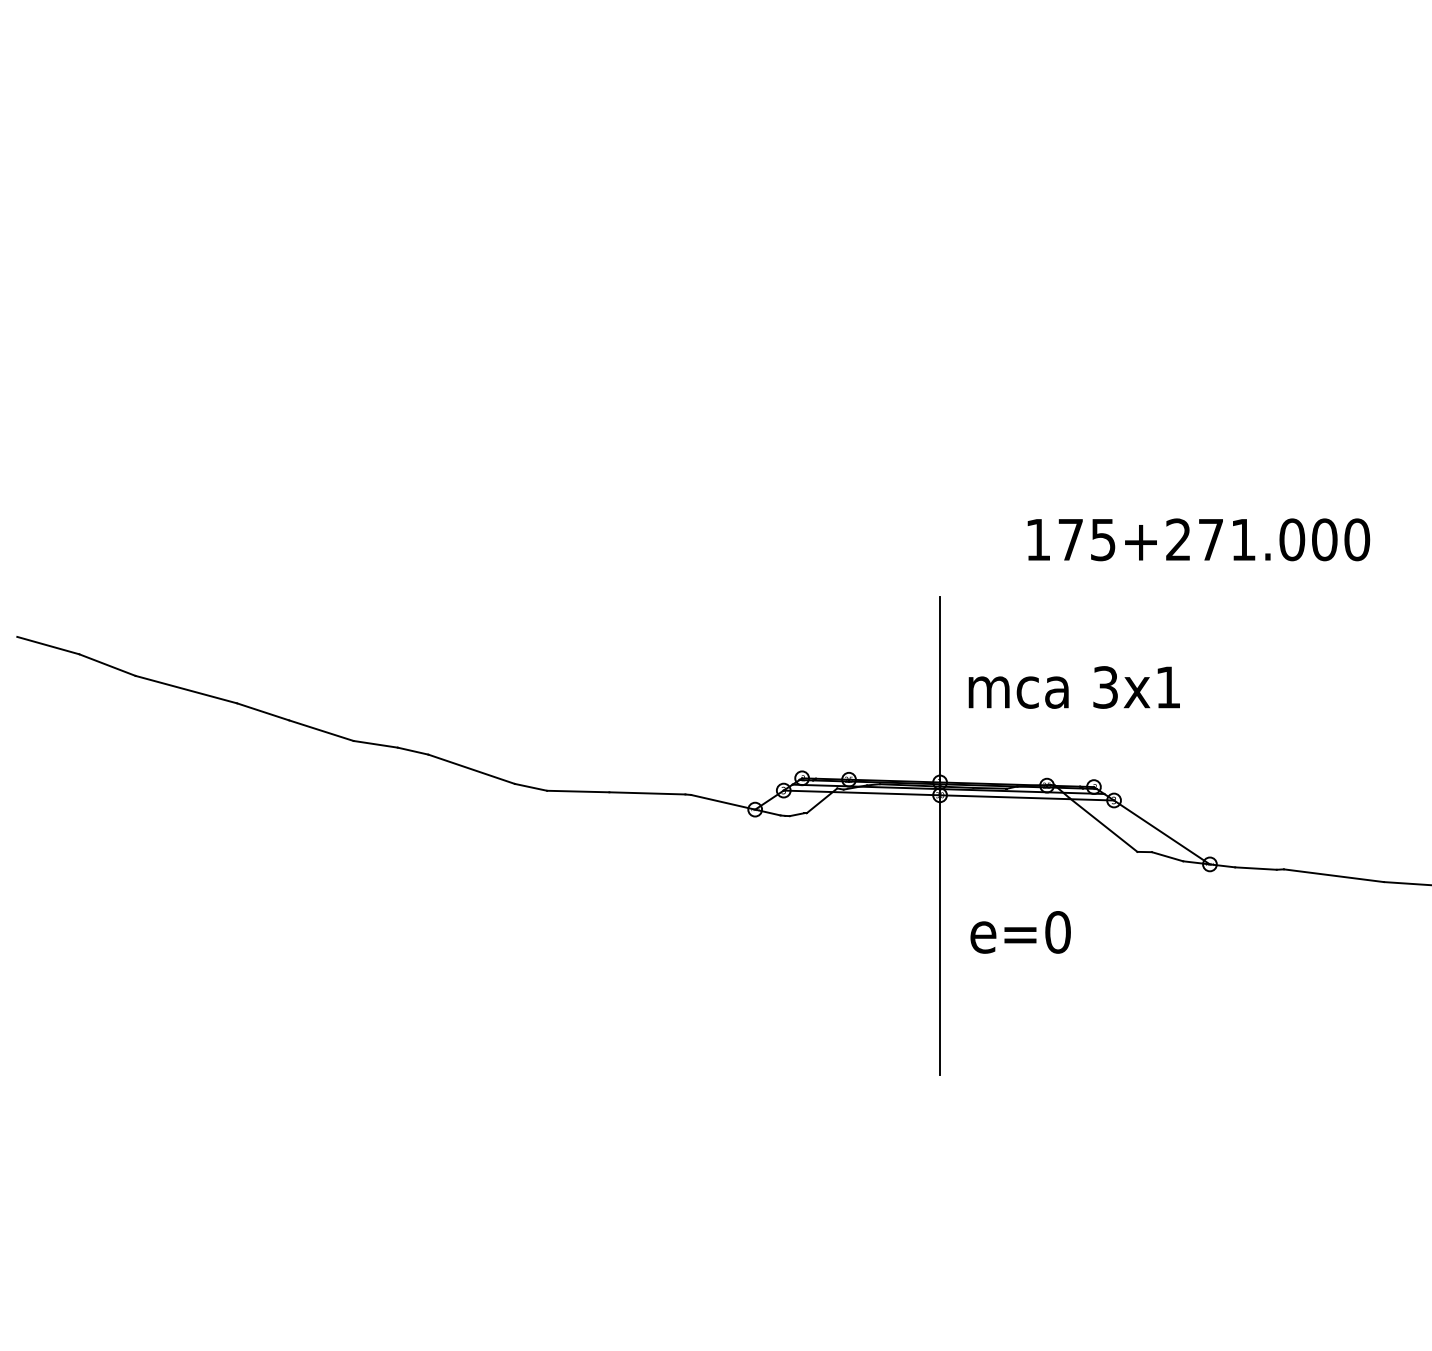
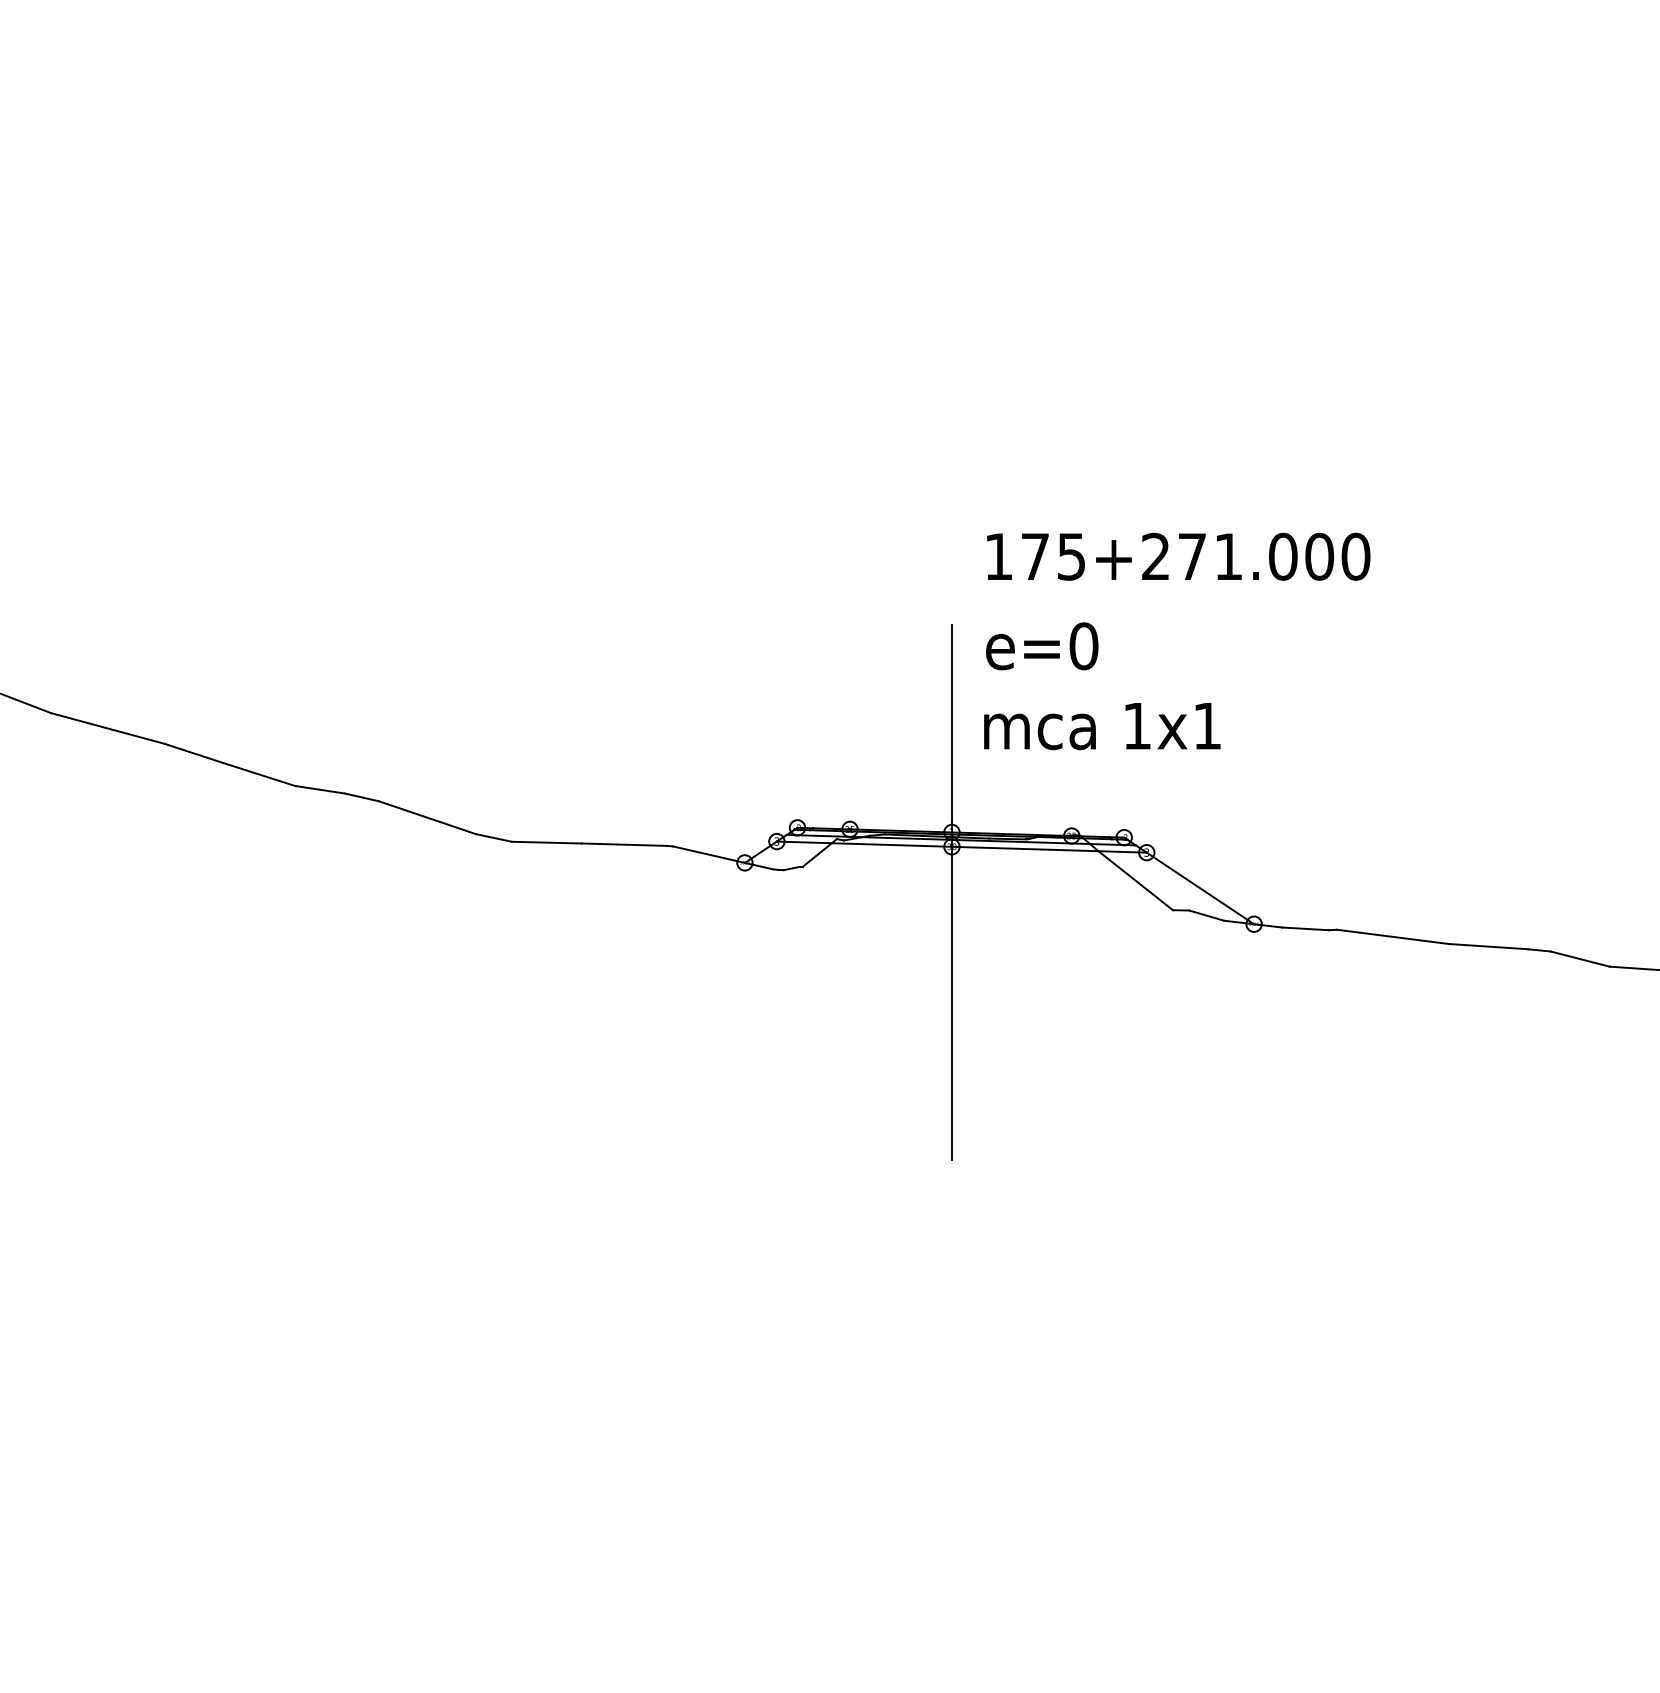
text: (1198, 539) -> (1178, 556), moved
text: (1104, 687) -> (1136, 726), 3x1 -> 1x1
text: (1020, 932) -> (1042, 646), moved

